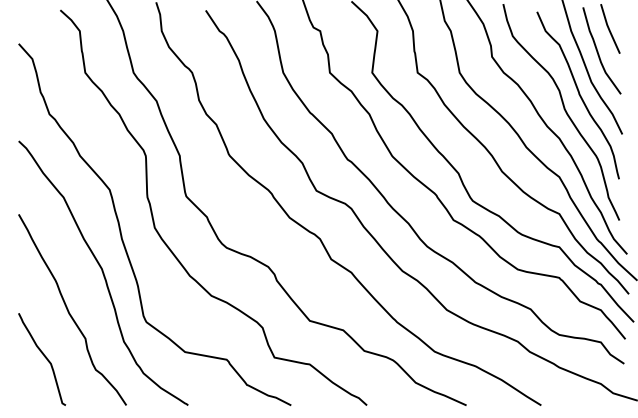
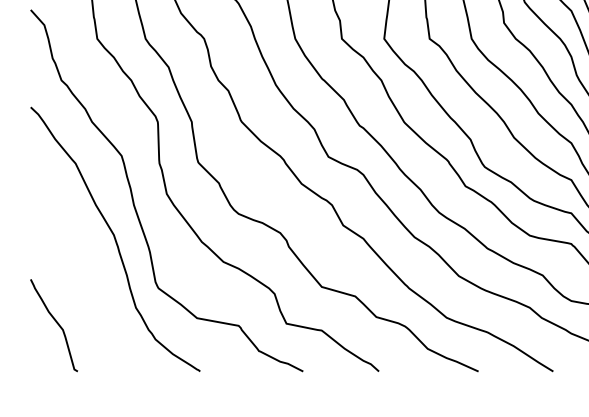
curve: (69, 311) -> (81, 277), removed

